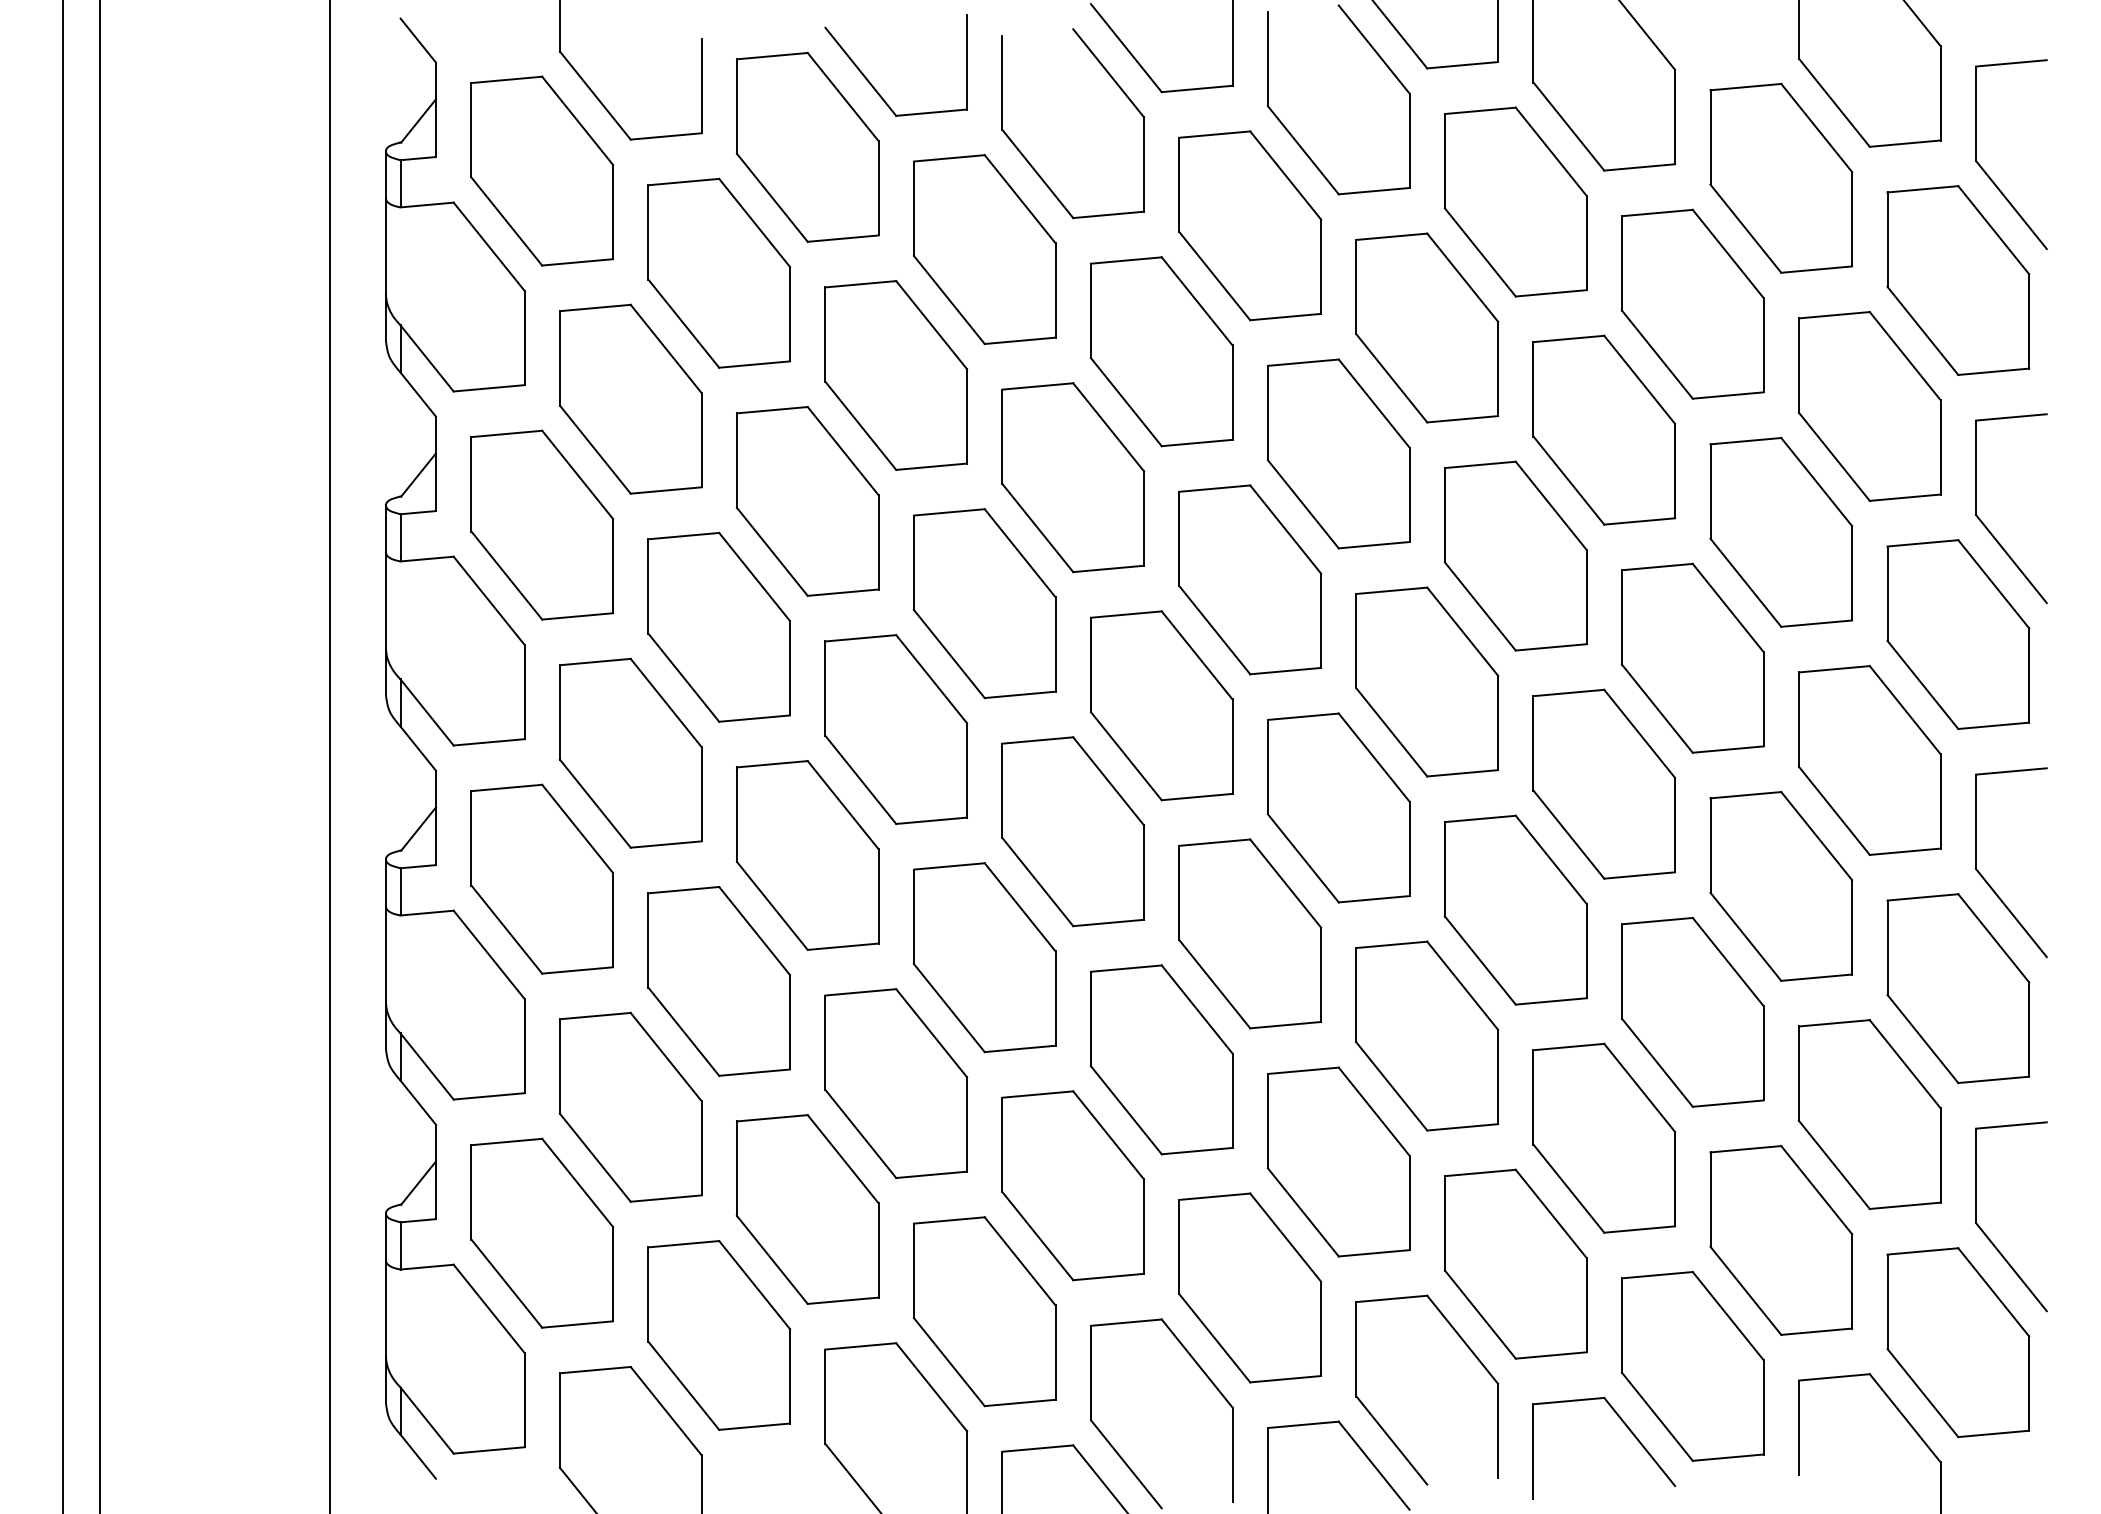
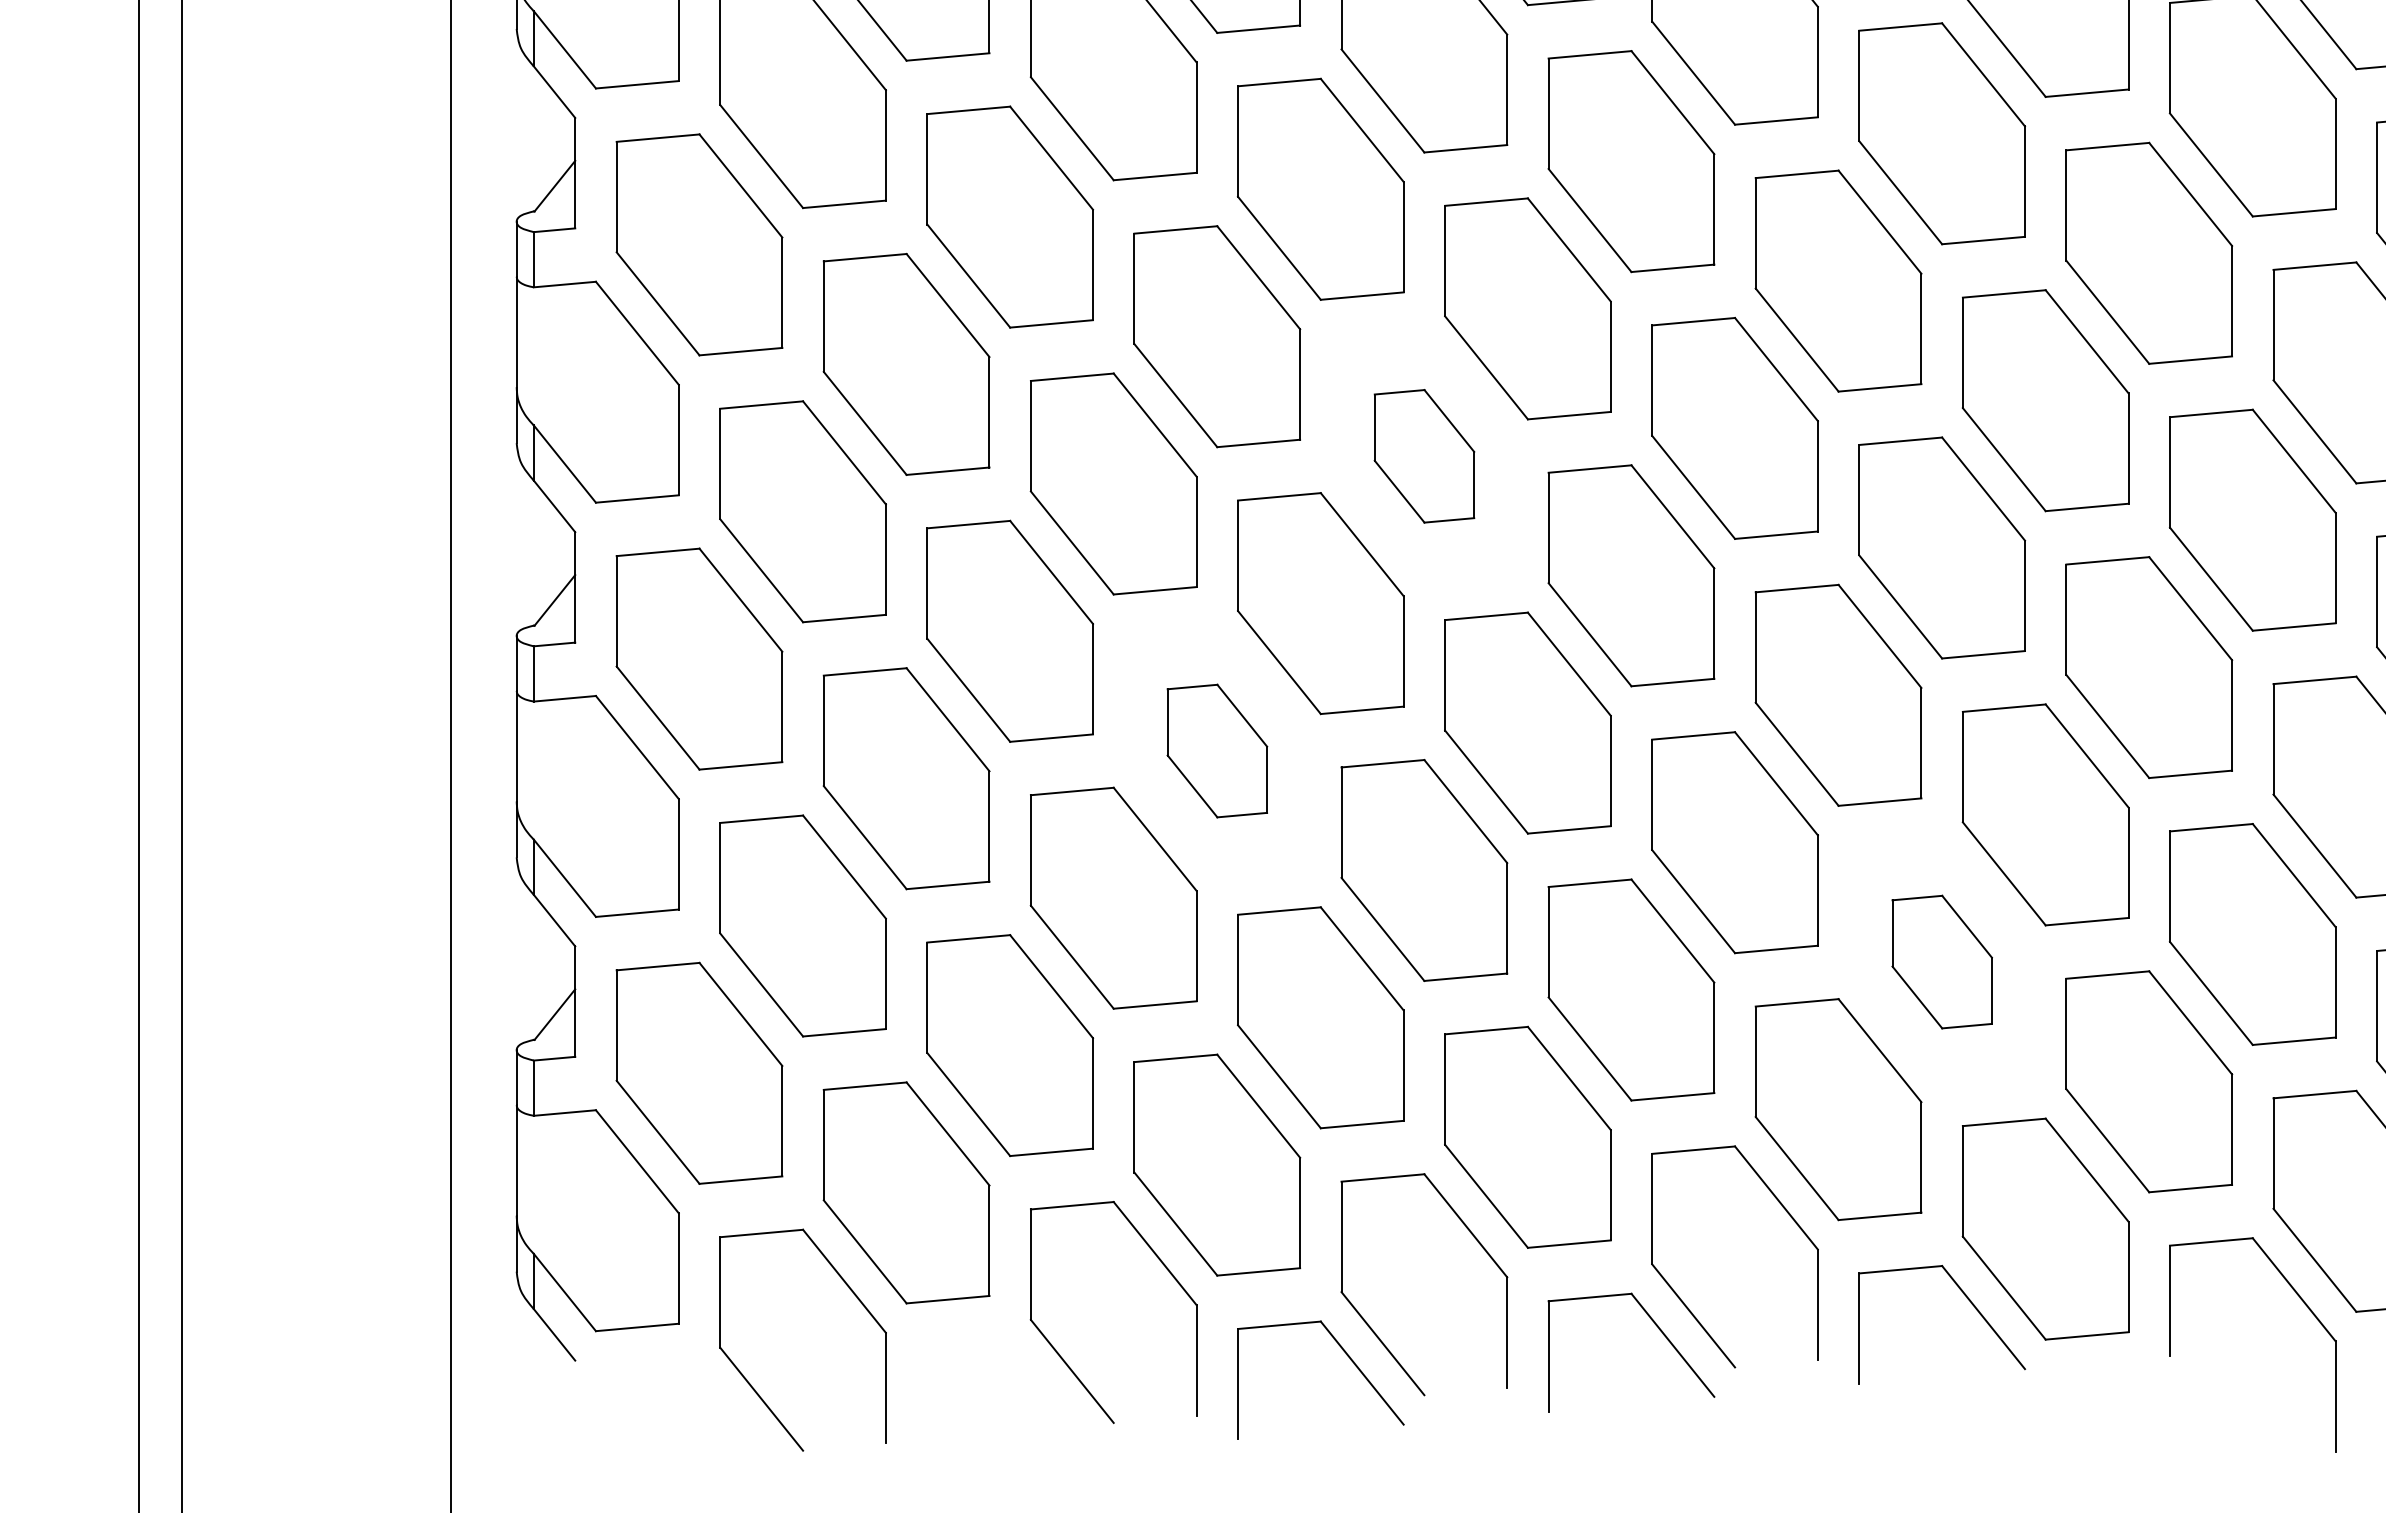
part: (1161, 705) -> (1424, 455), size x0.6
part: (984, 957) -> (1216, 750), size x0.6
part: (1604, 1137) -> (1942, 961), size x0.6

